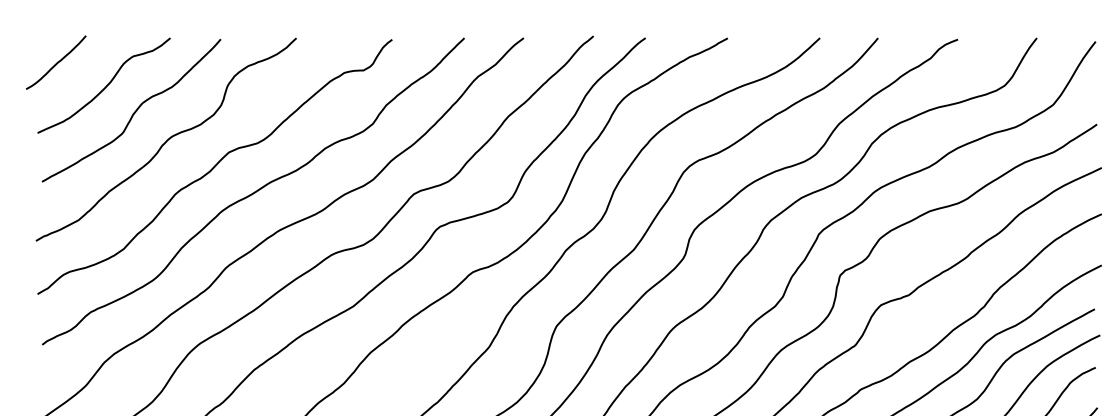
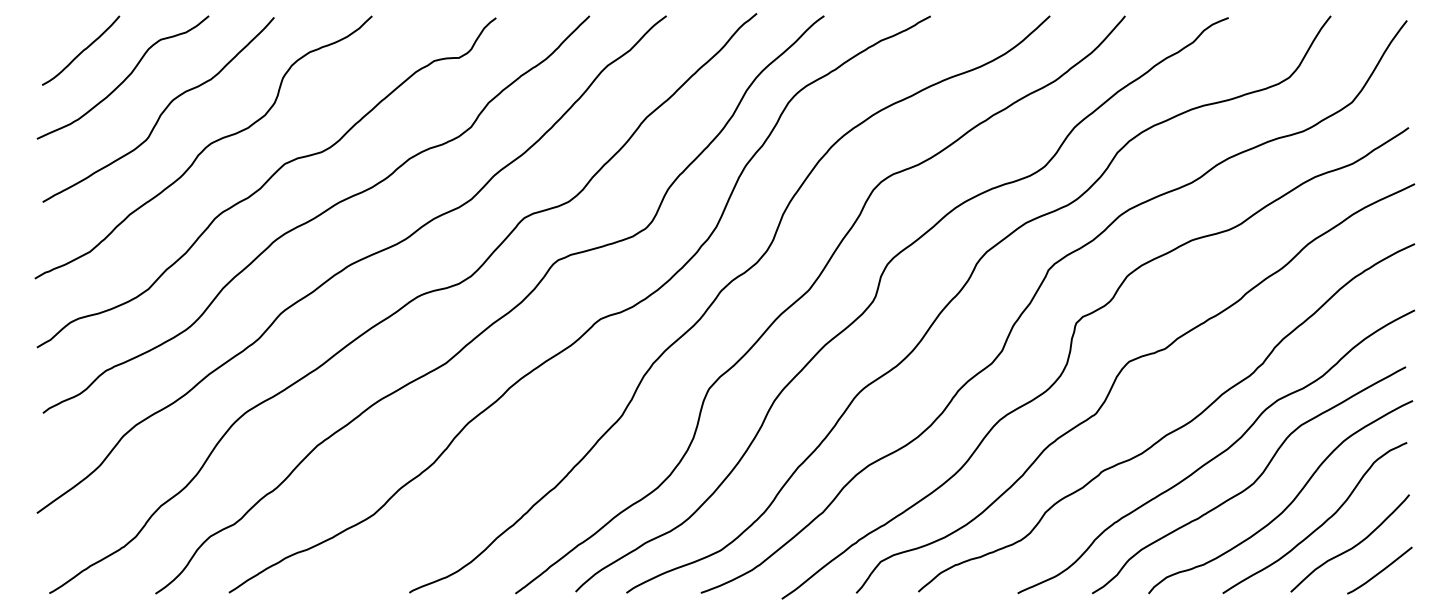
curve: (56, 63) -> (81, 51), moved

